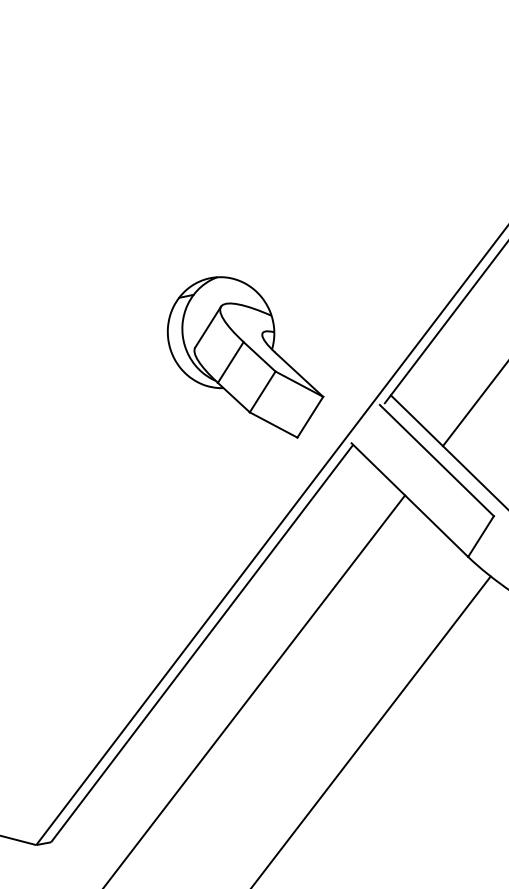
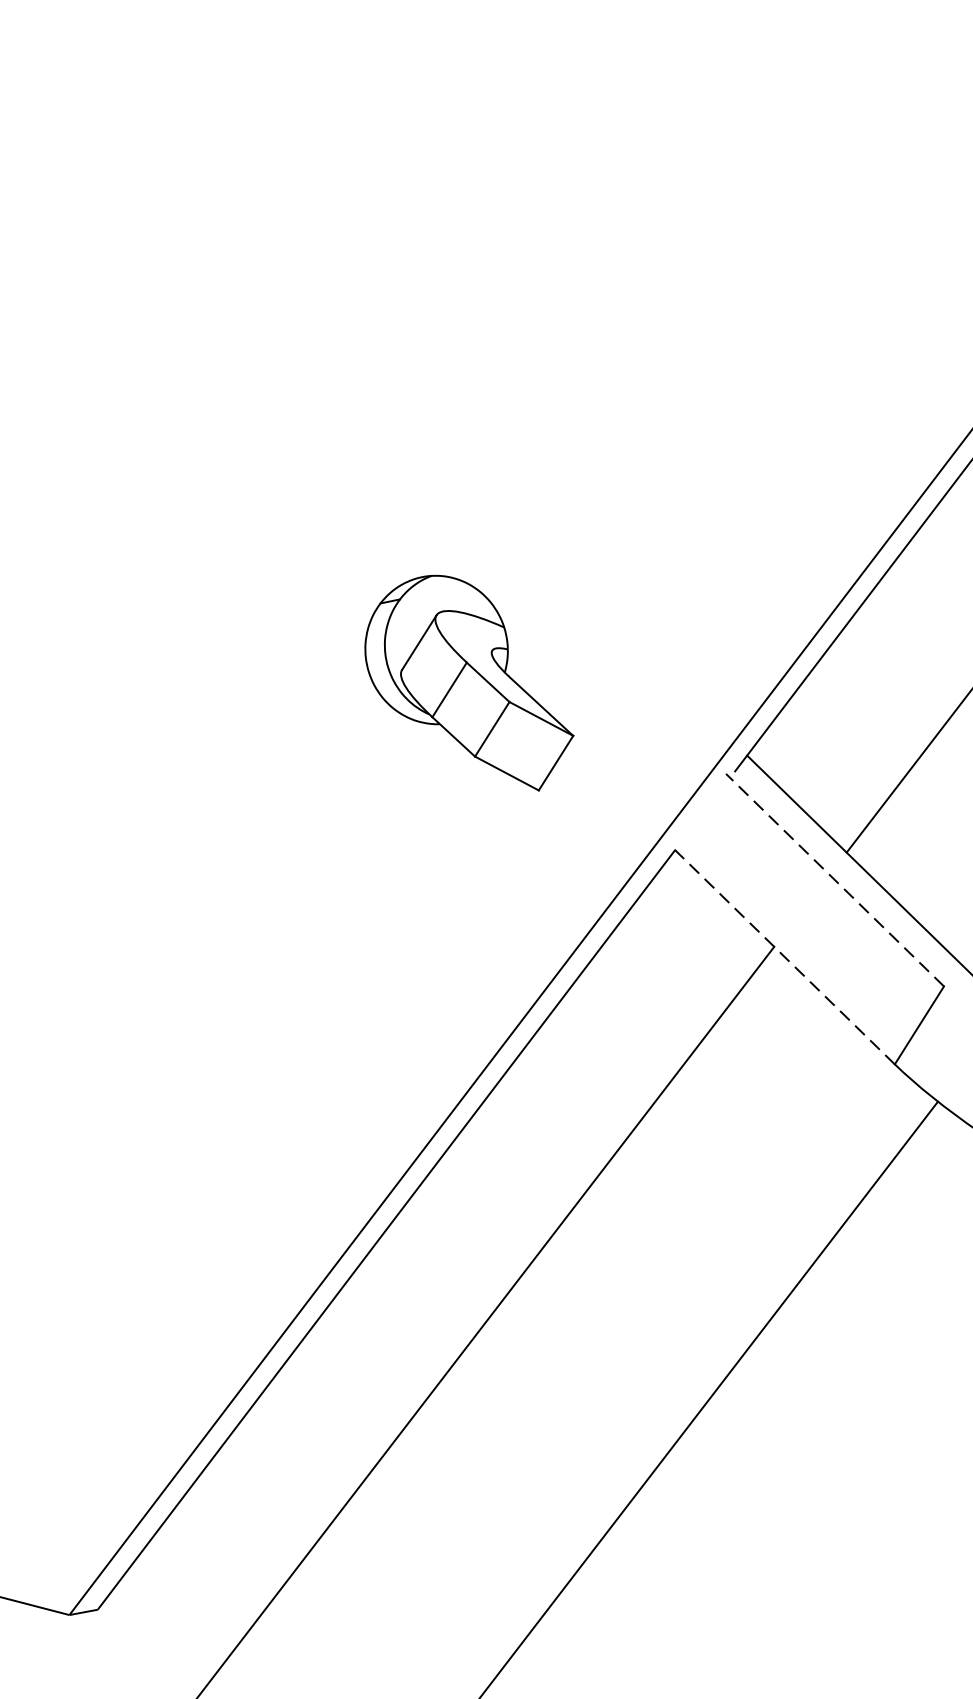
part: (245, 357) -> (469, 683), size x0.7
line: (436, 460) -> (834, 880), solid -> dashed
line: (409, 499) -> (782, 954), solid -> dashed

